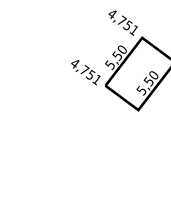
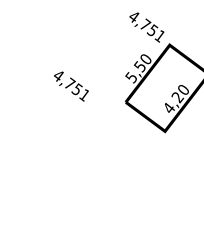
text: (85, 72) -> (70, 86), moved
text: (145, 85) -> (173, 102), 5,50 -> 4,20

